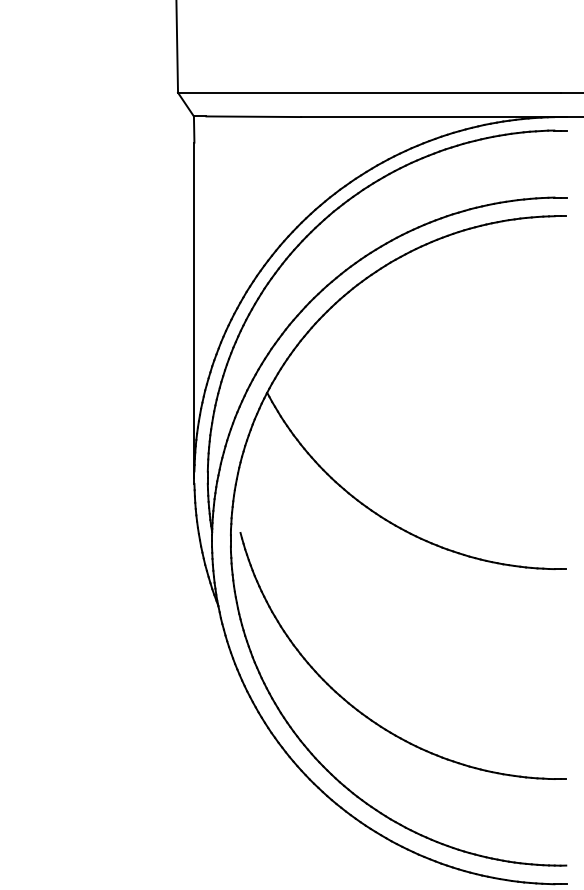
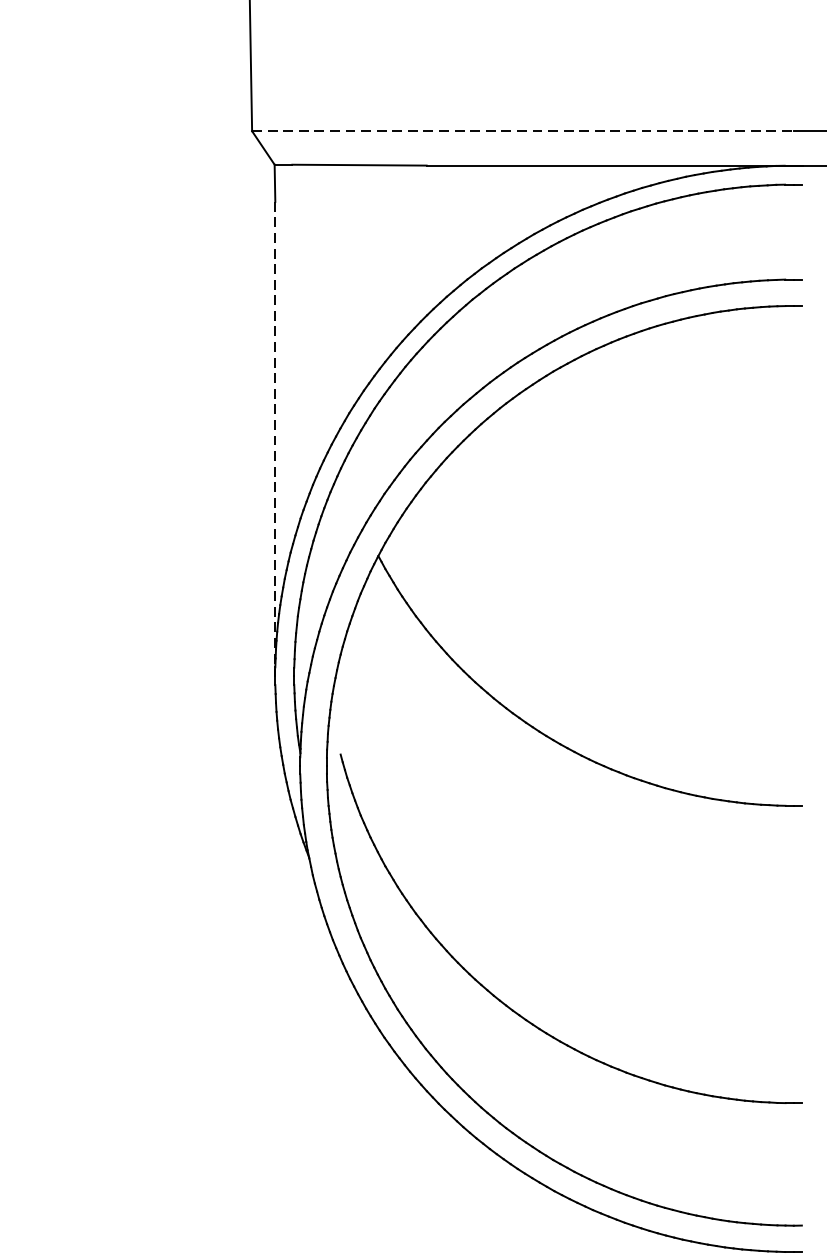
line: (369, 92) -> (523, 130), solid -> dashed
line: (194, 310) -> (275, 439), solid -> dashed

